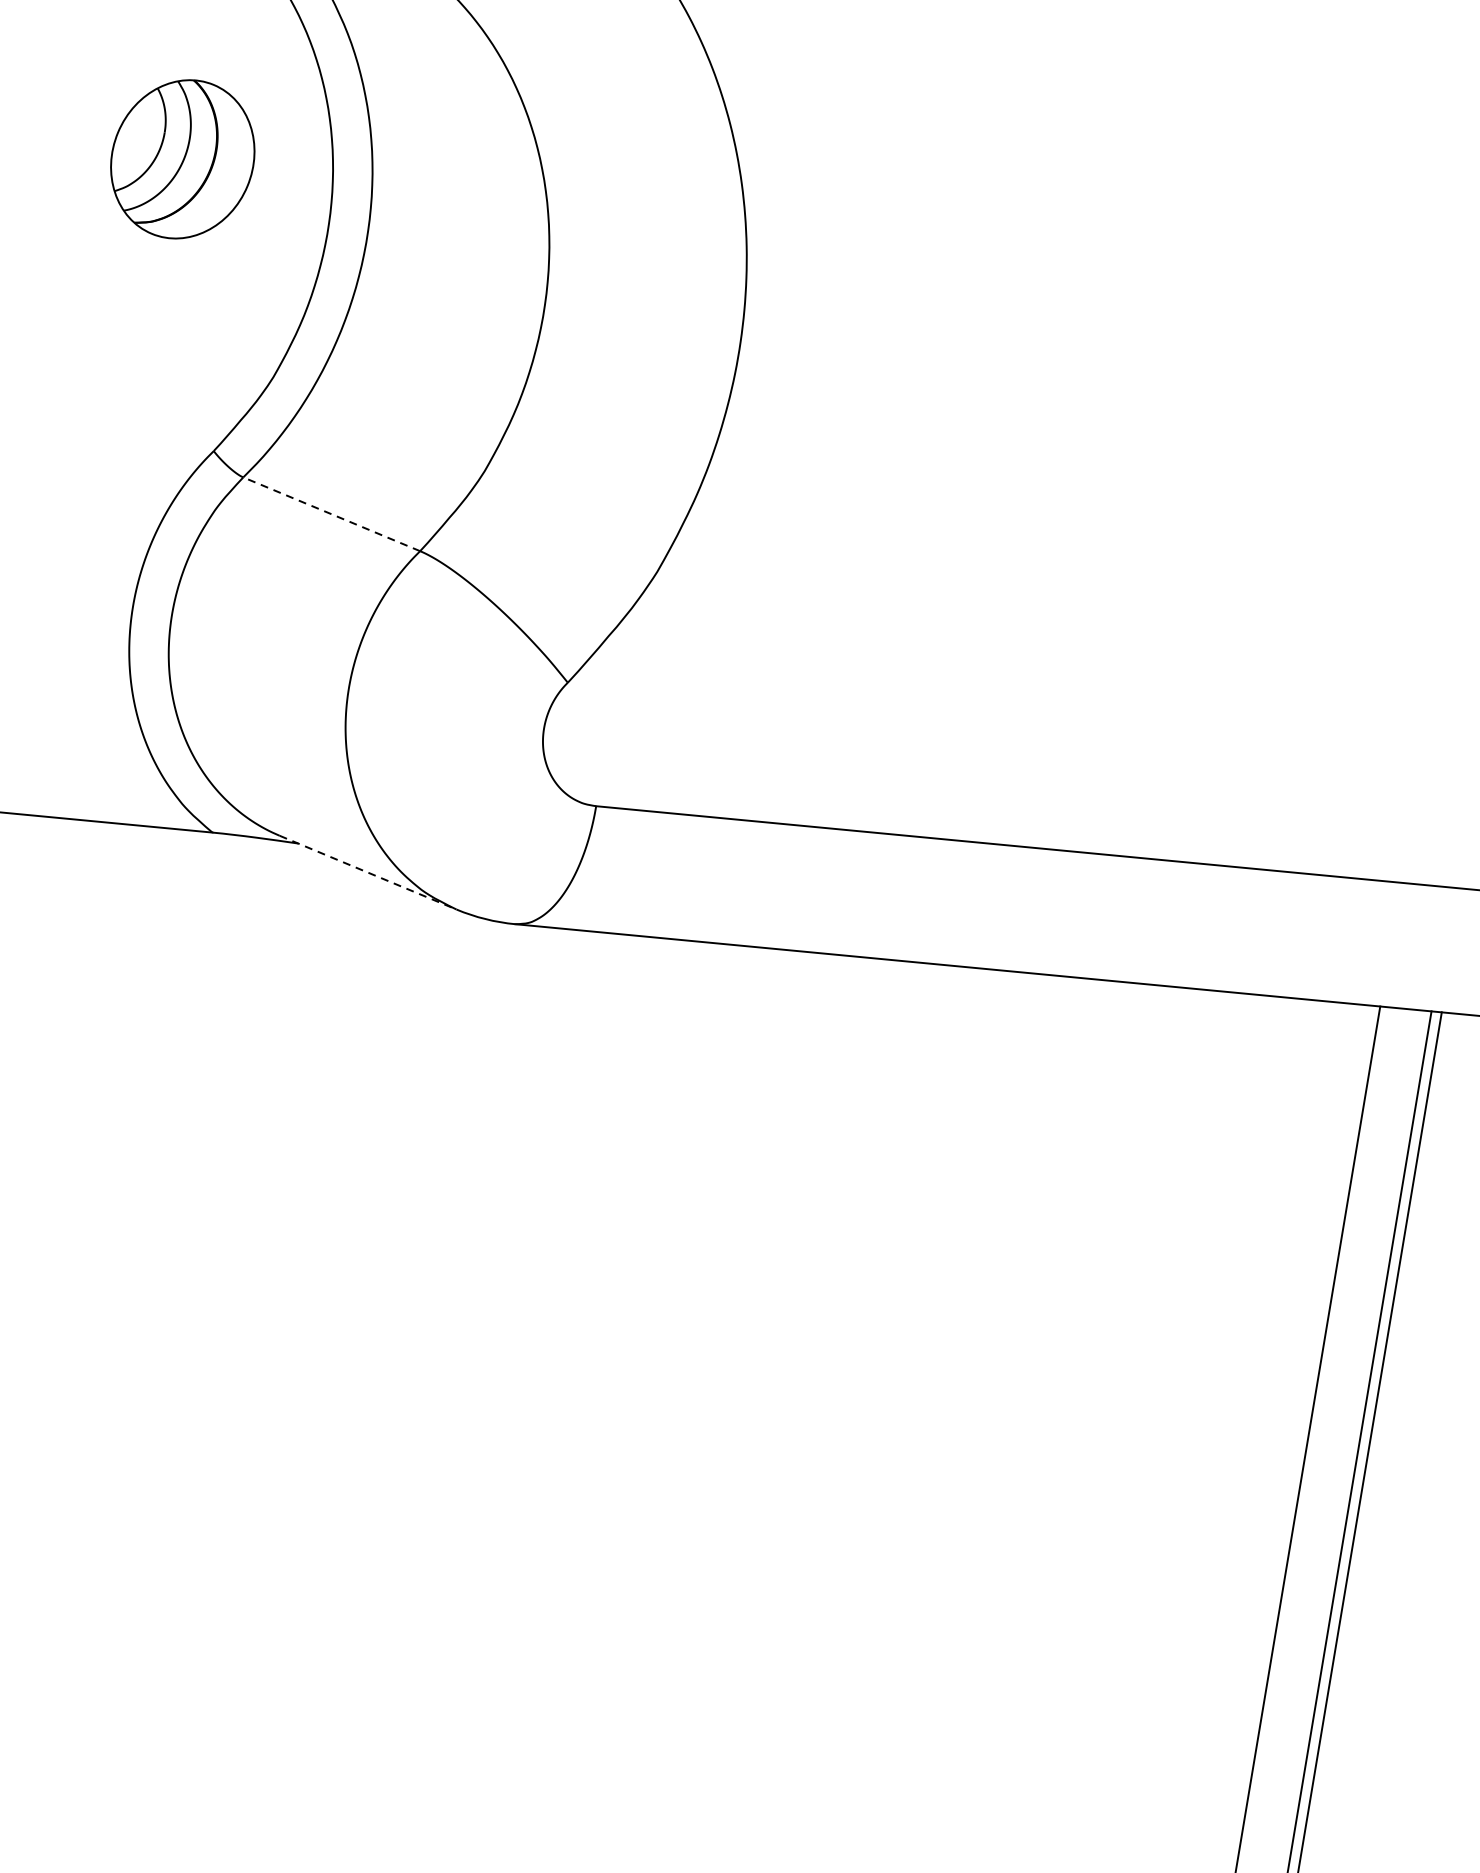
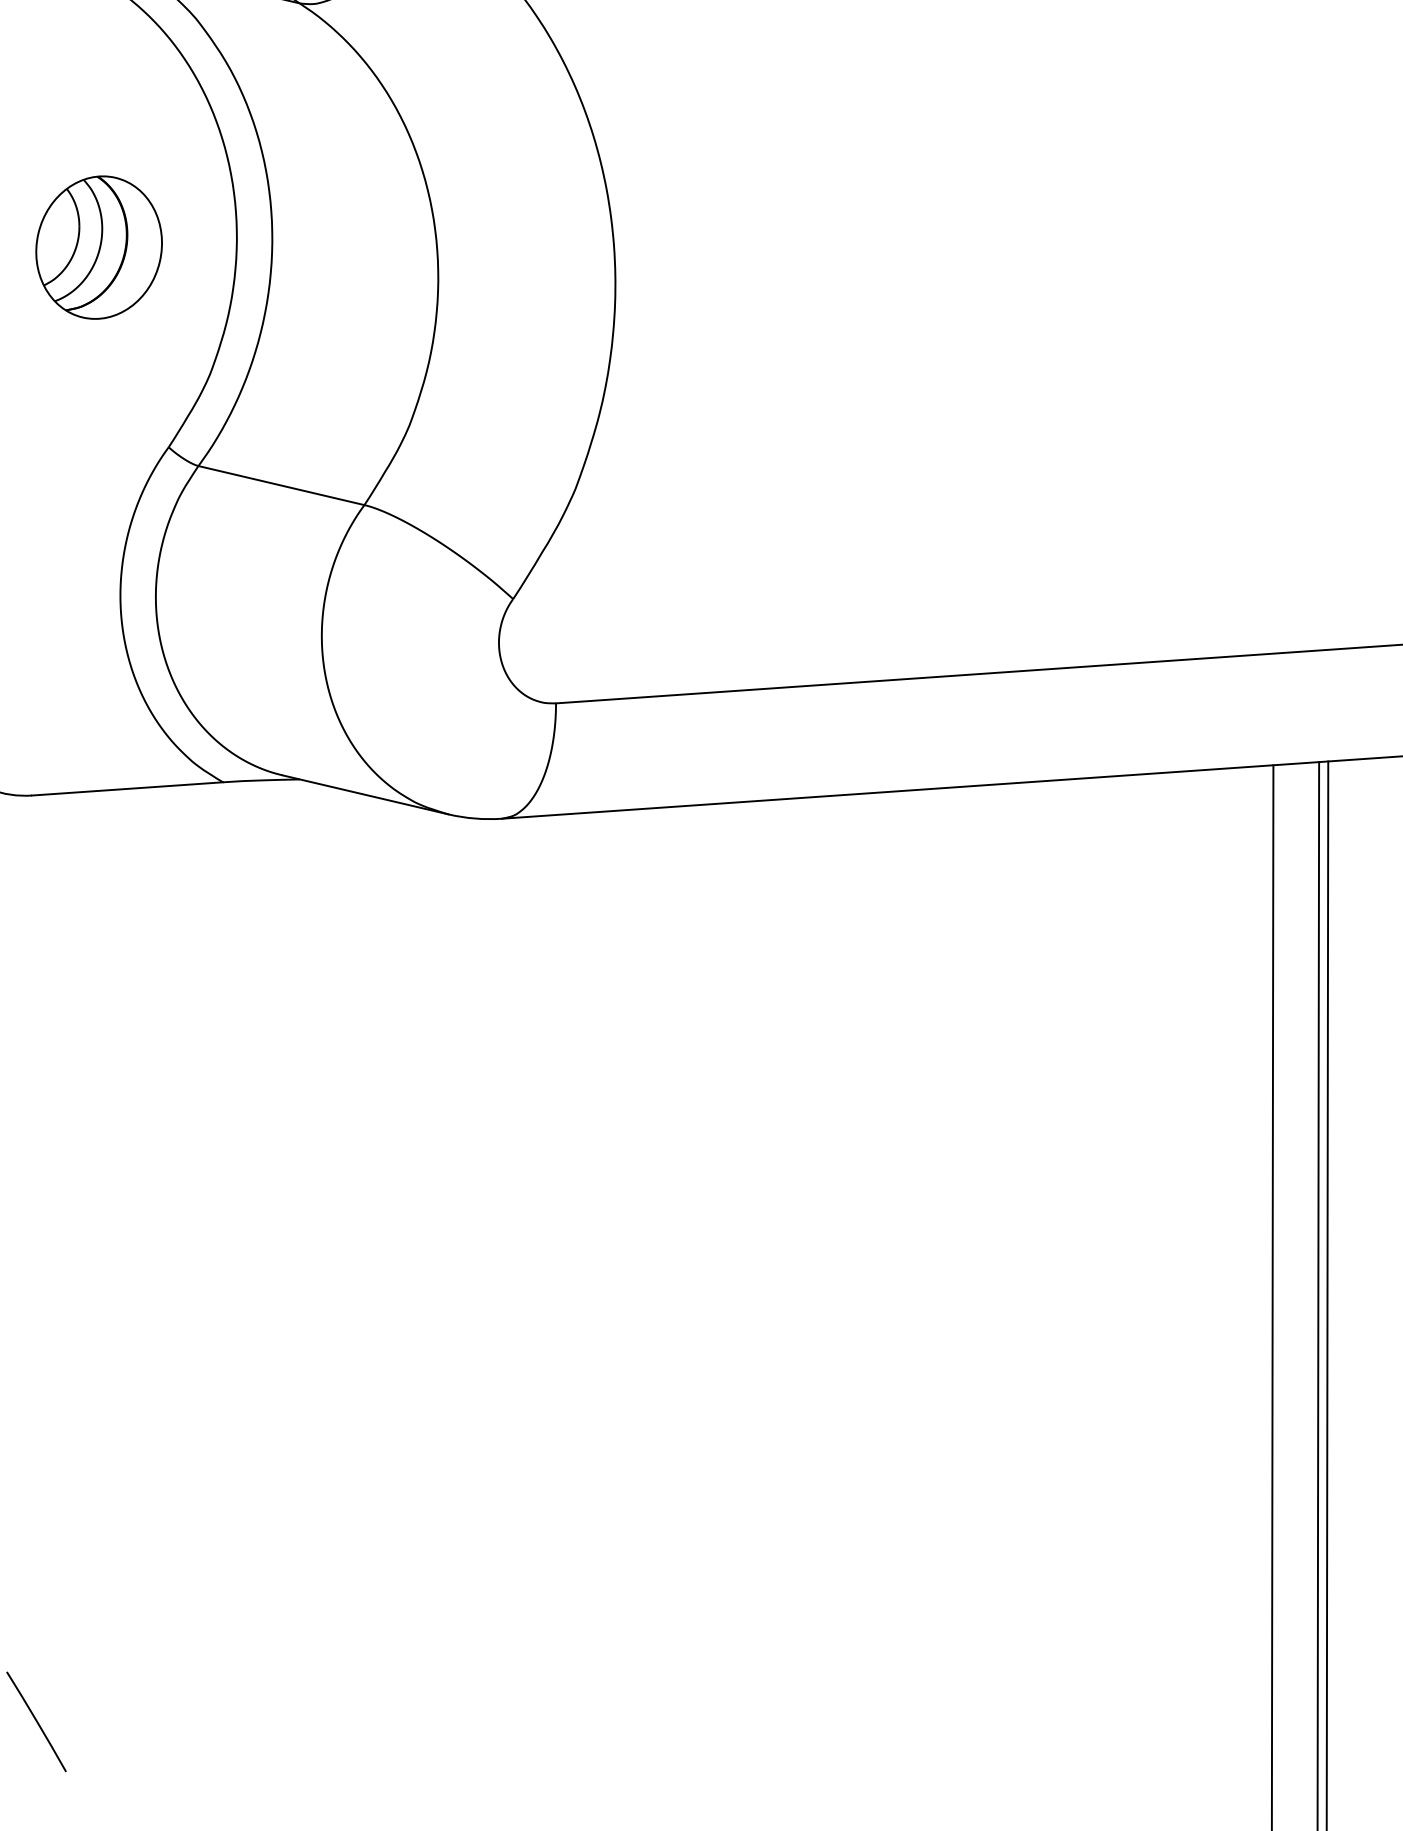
part: (182, 159) -> (98, 247), moved
line: (330, 514) -> (280, 485), dashed -> solid
line: (368, 872) -> (365, 794), dashed -> solid

